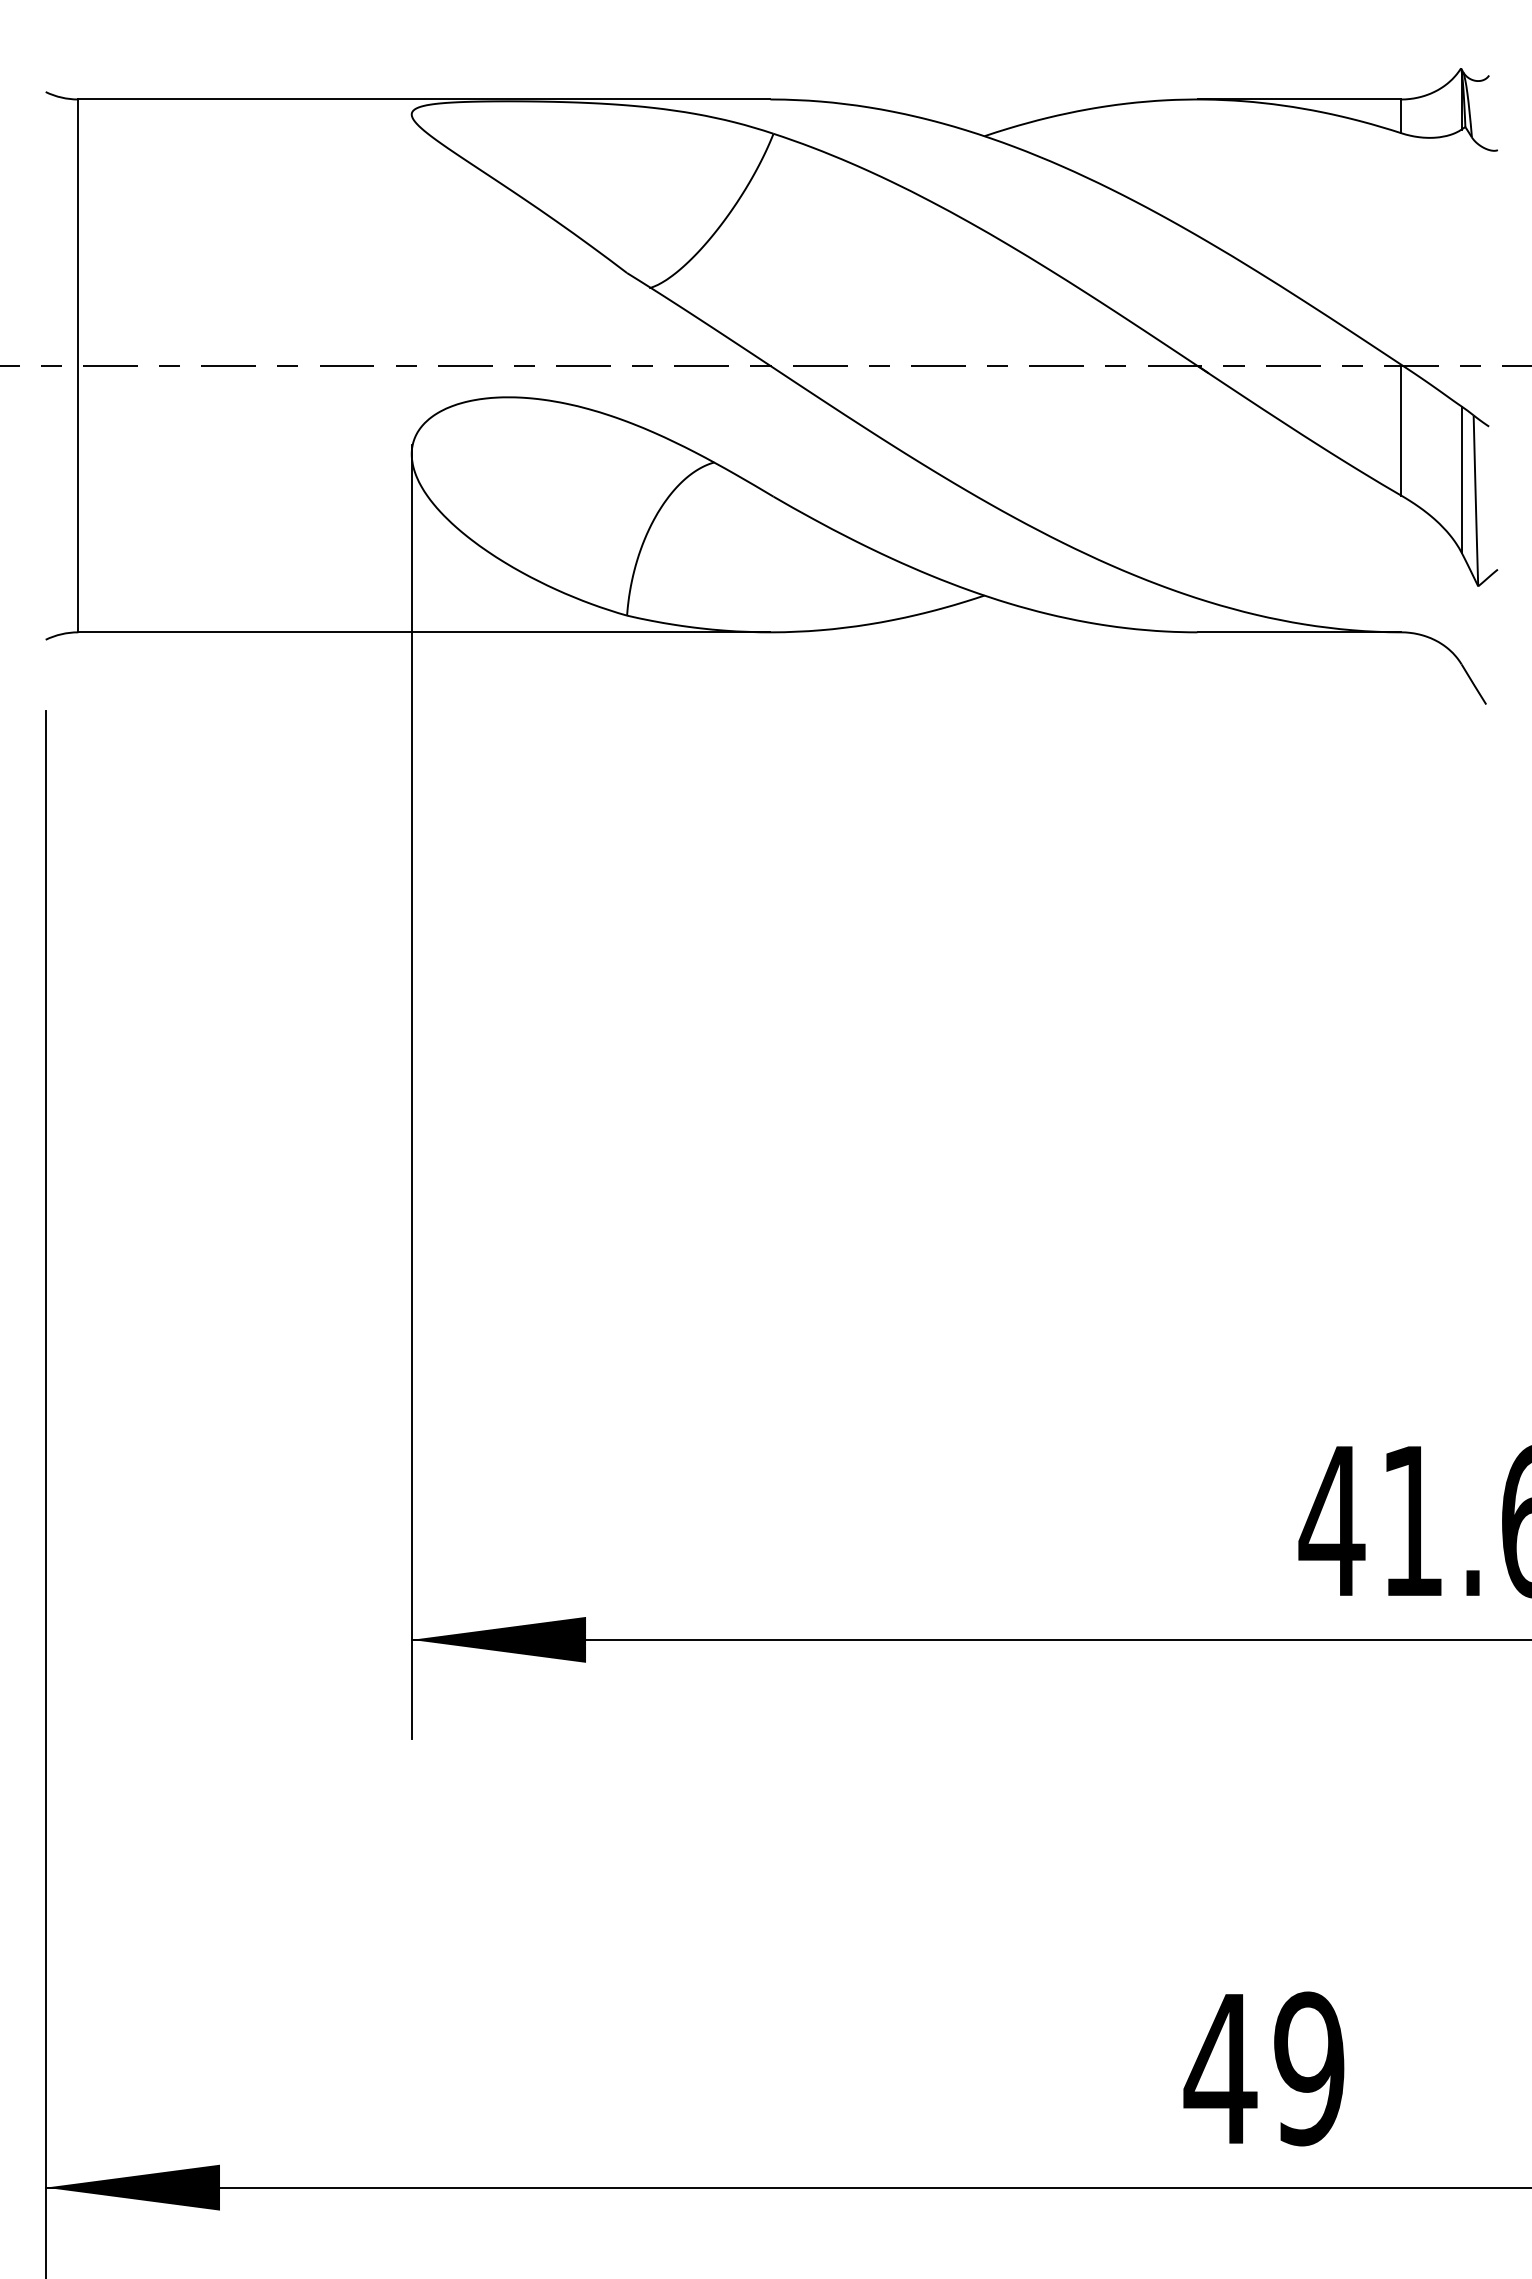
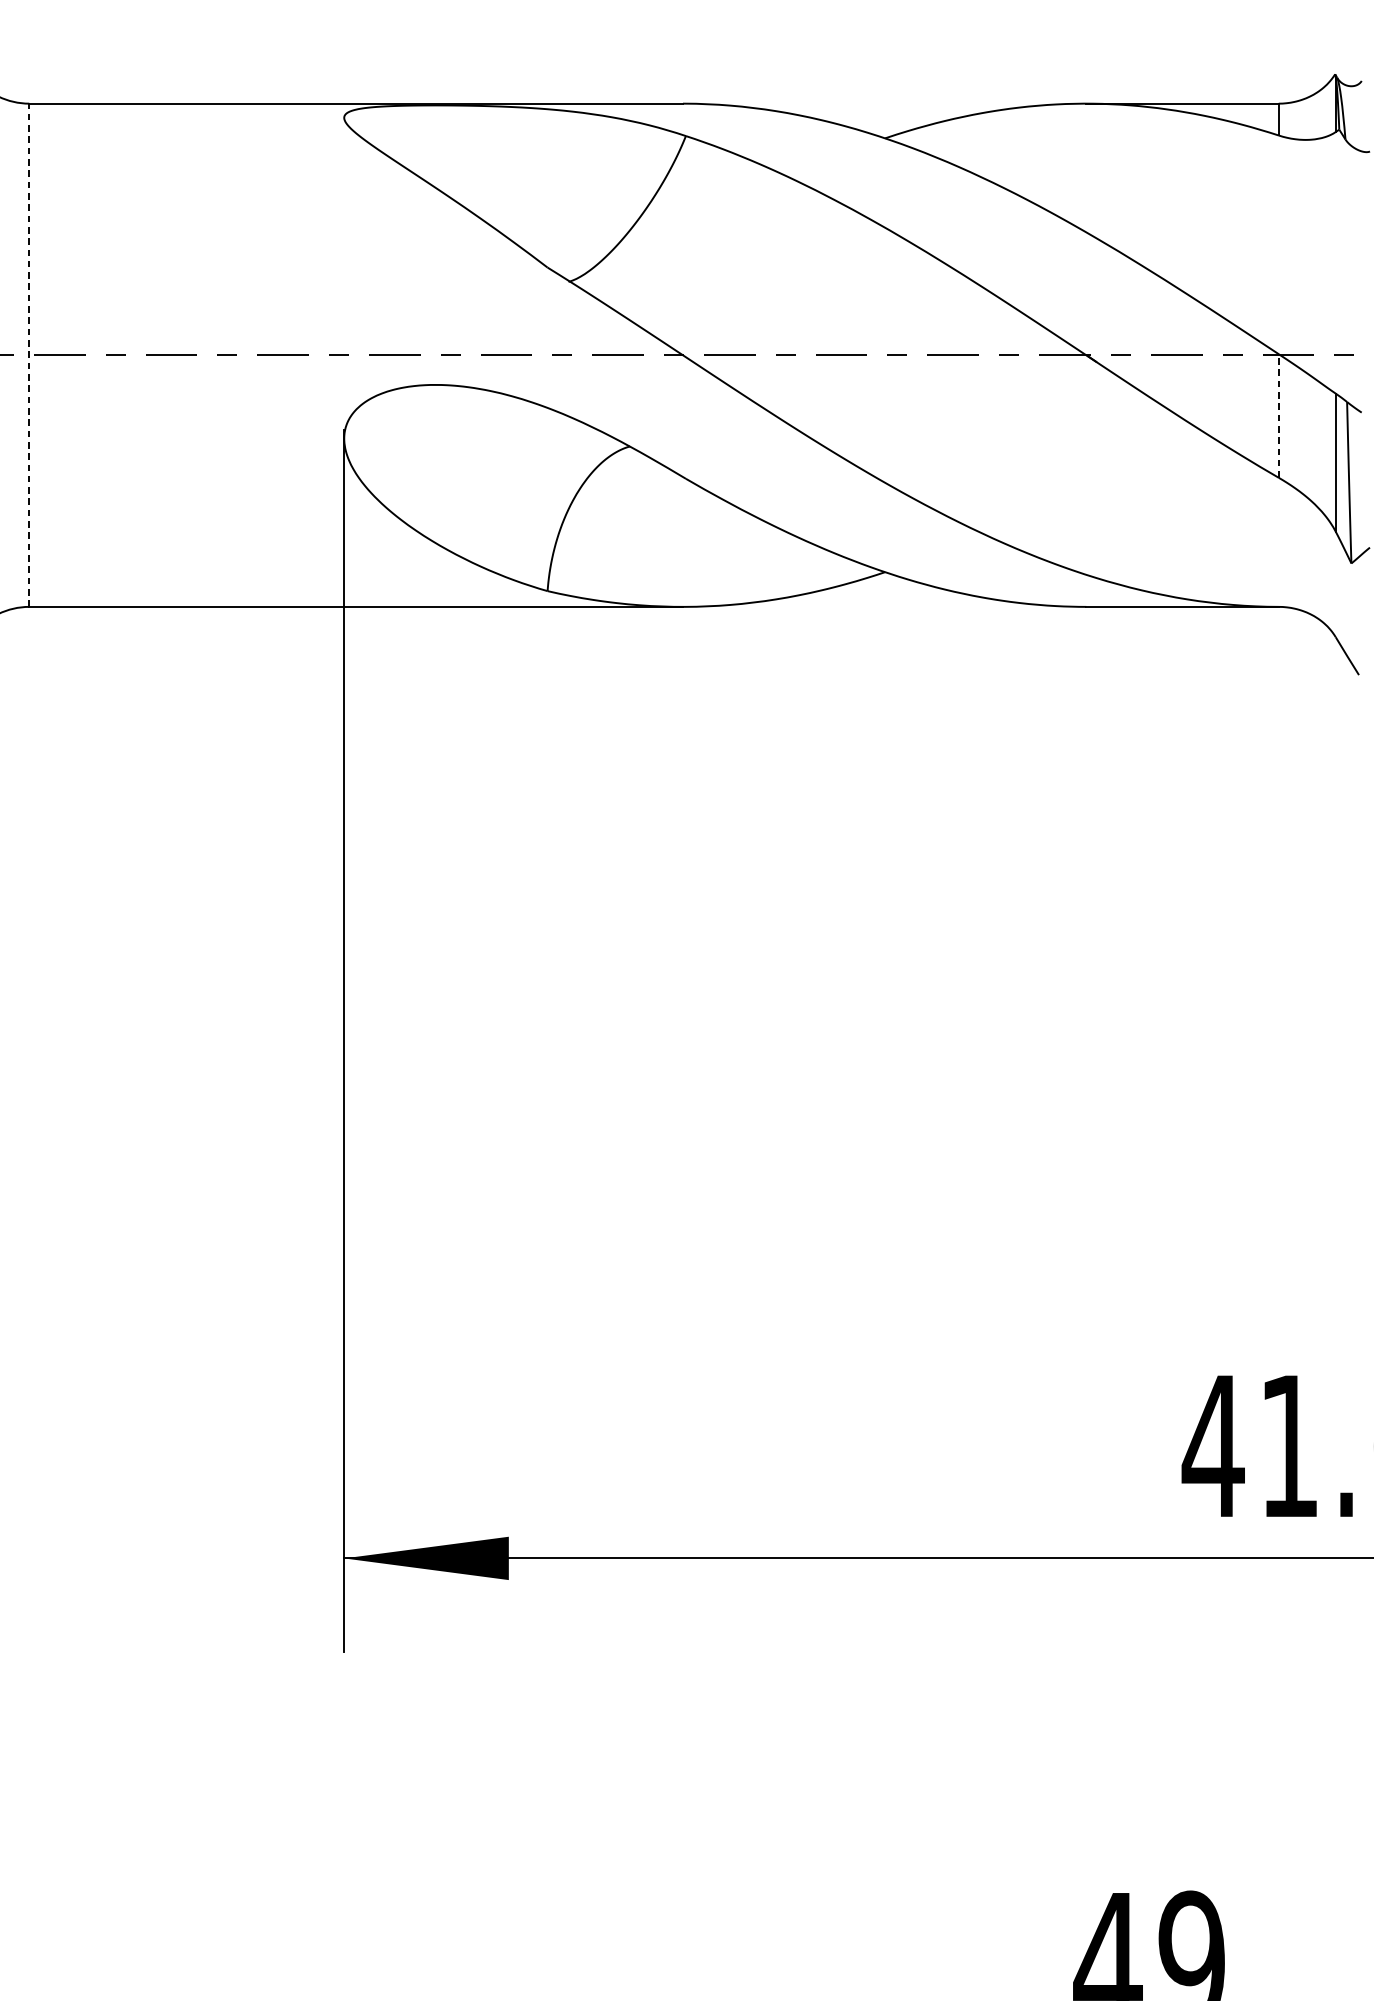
line: (78, 365) -> (29, 354), solid -> dashed
line: (1401, 429) -> (1278, 415), solid -> dashed

